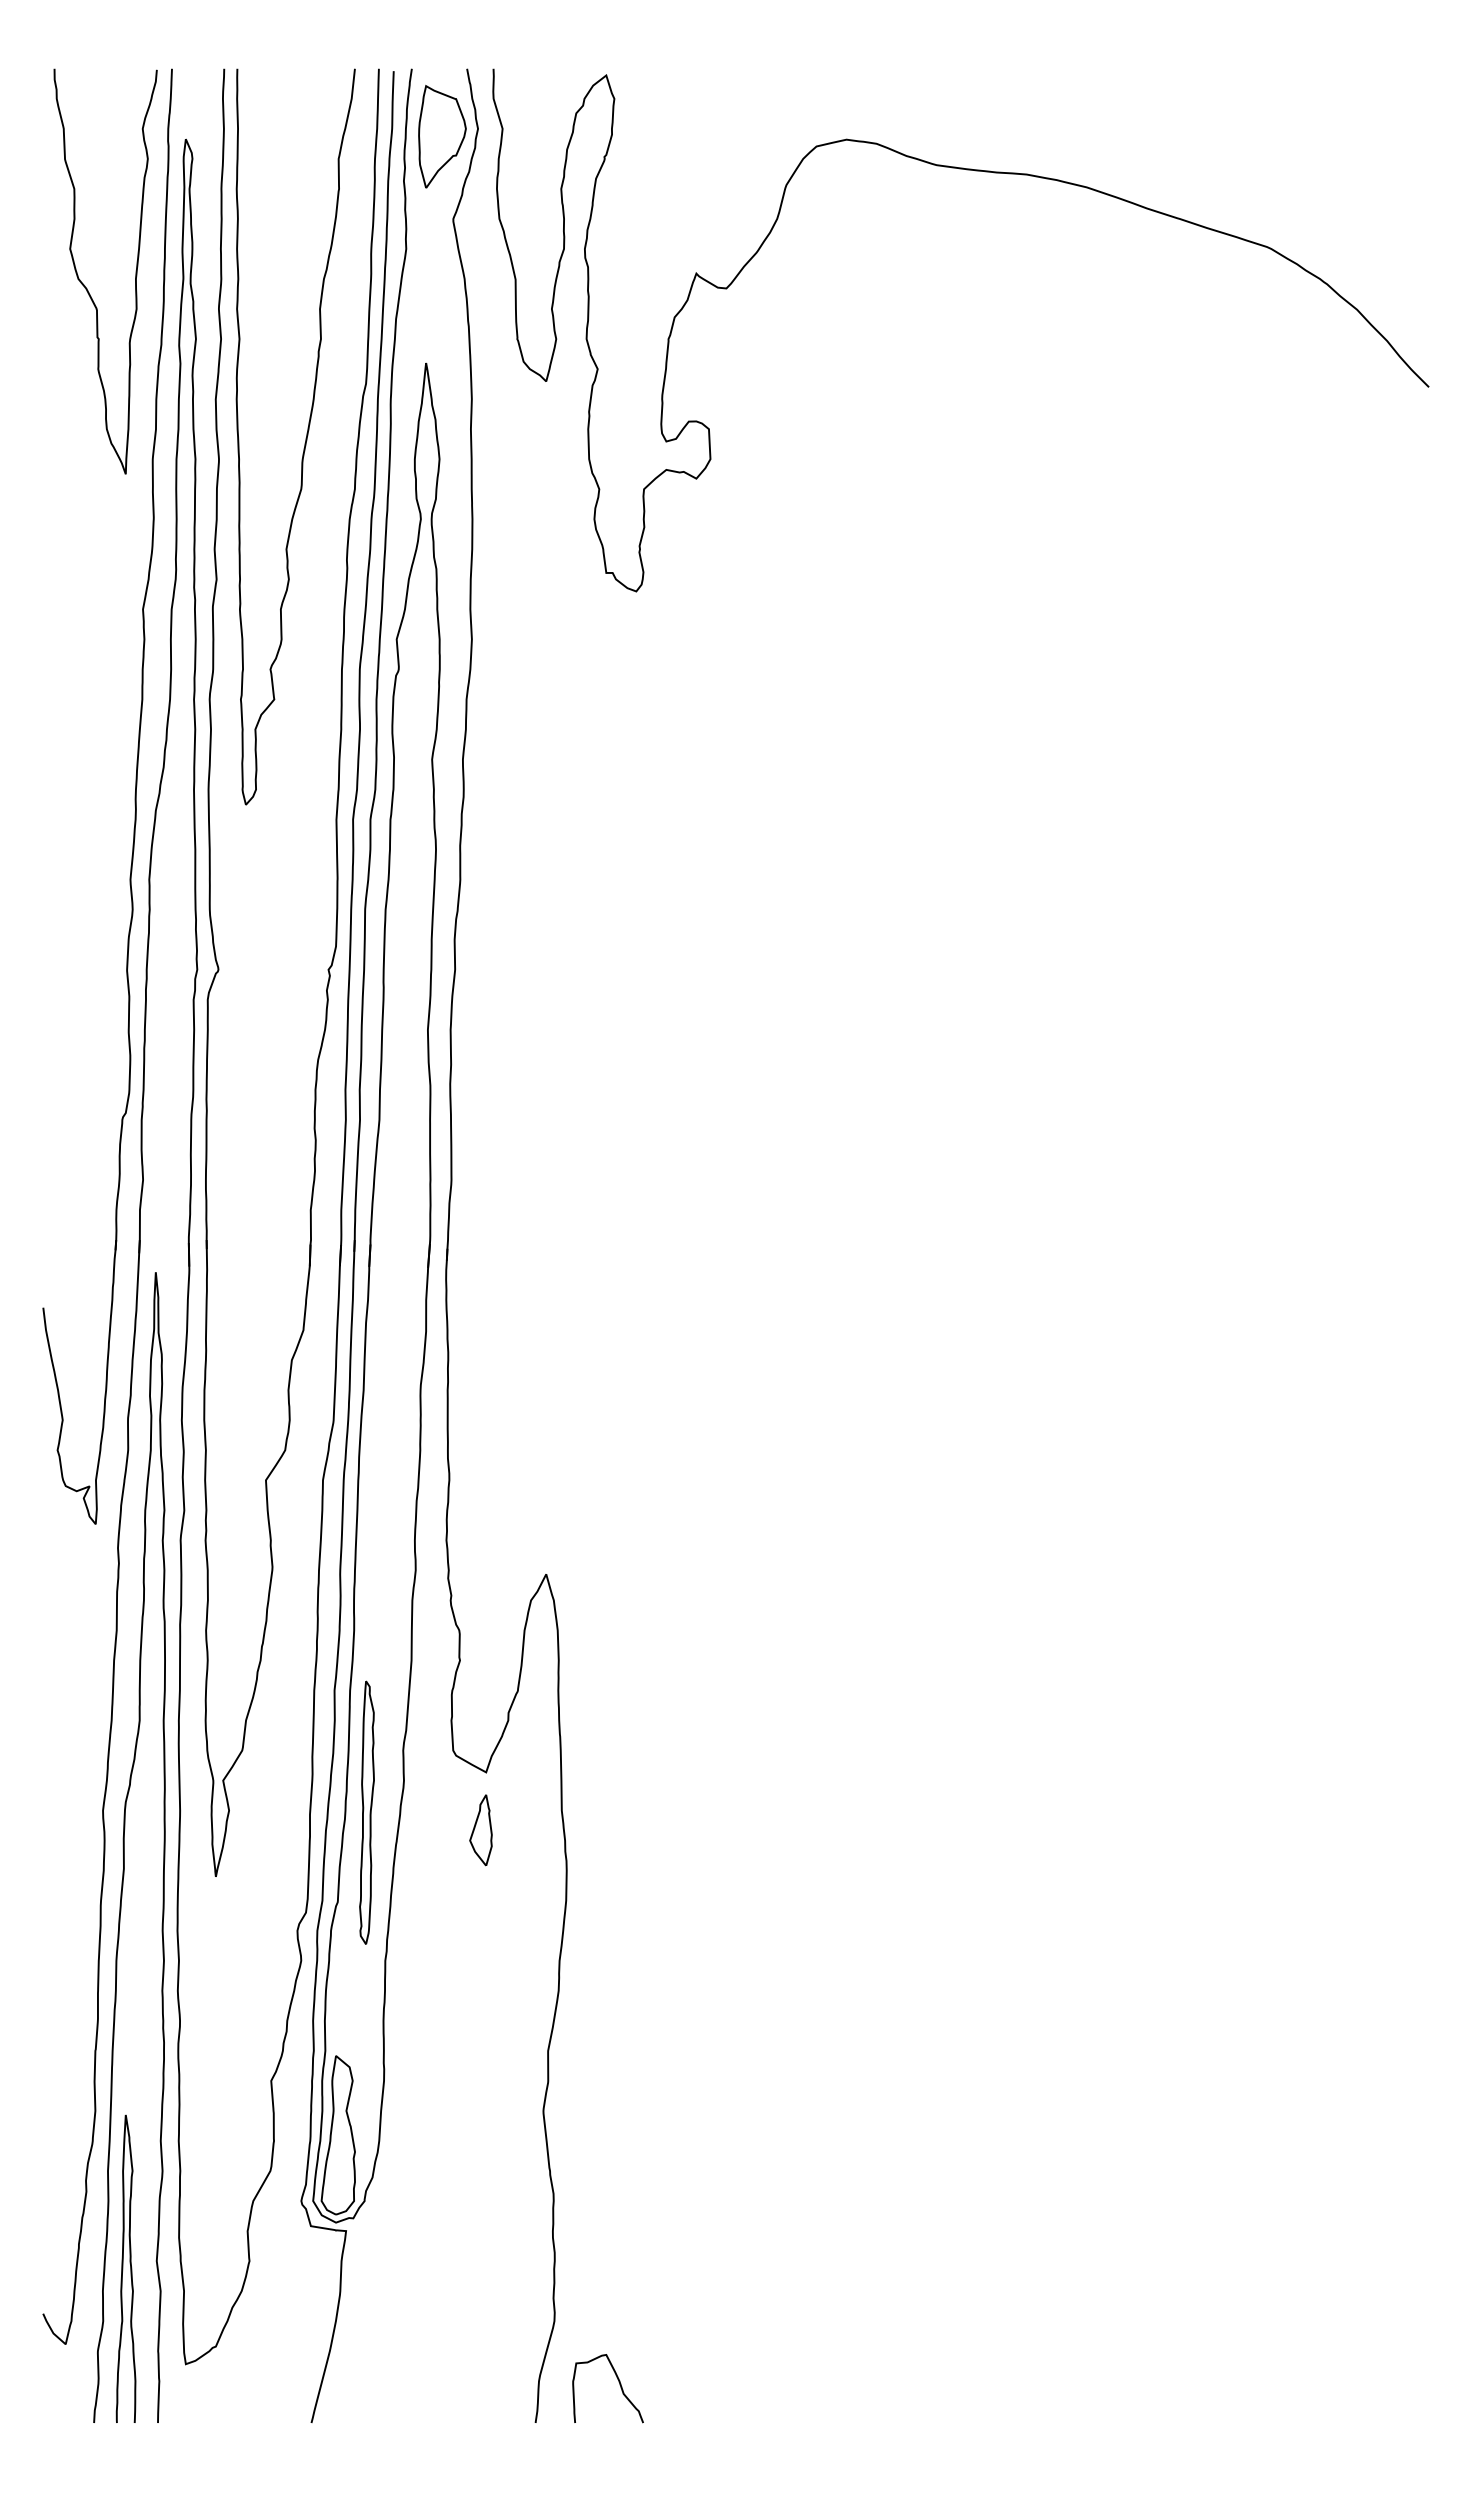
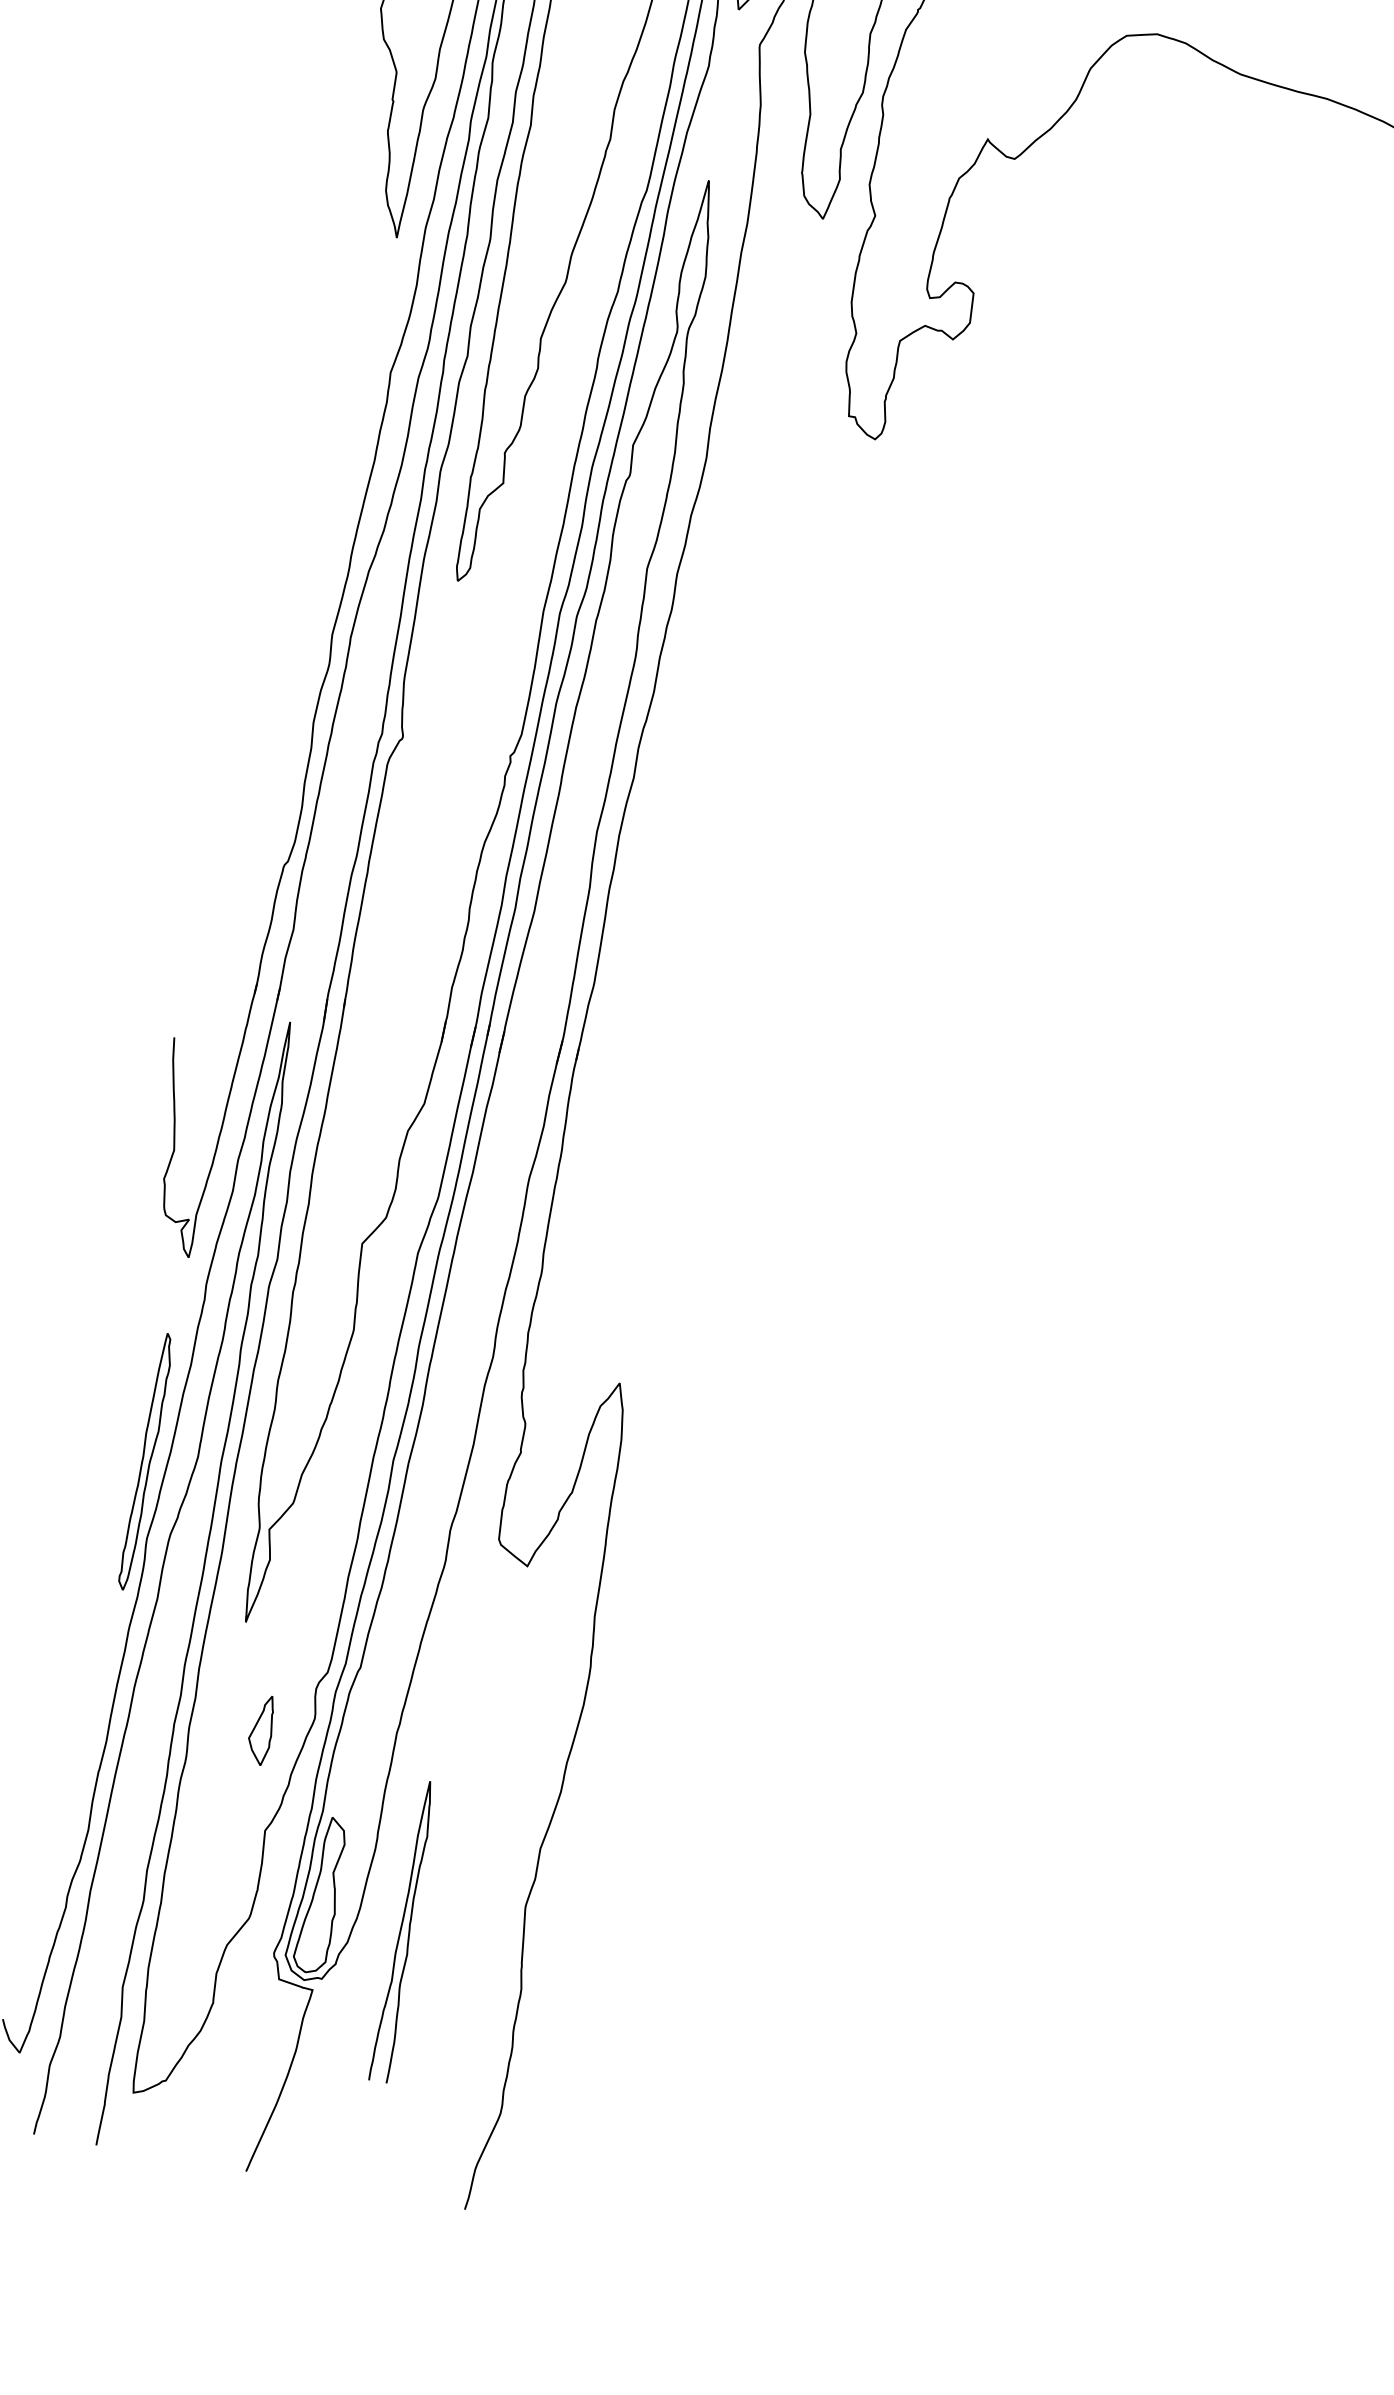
part: (366, 1812) -> (145, 1461), moved
part: (480, 1830) -> (260, 1730), moved
curve: (123, 2268) -> (401, 1930), moved
curve: (619, 2385) -> (553, 2187), removed

